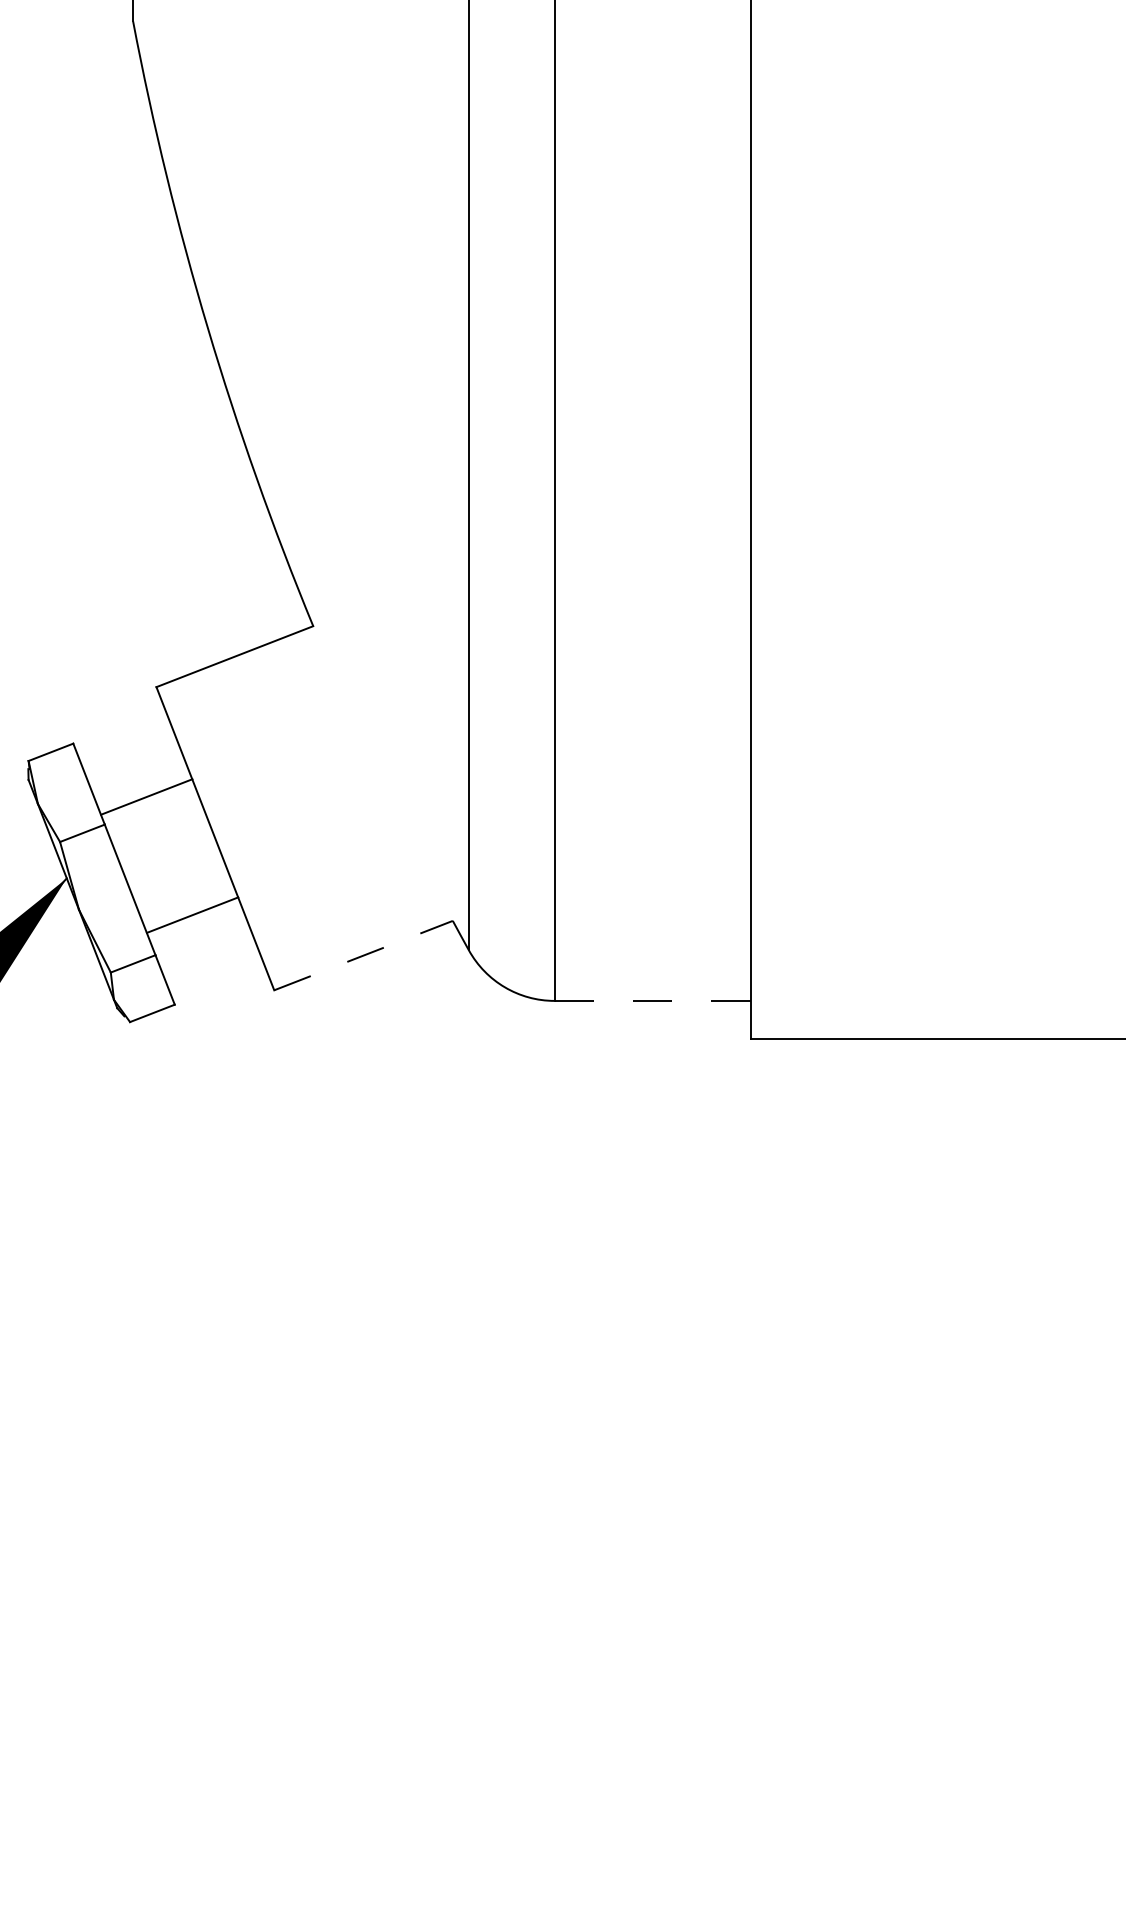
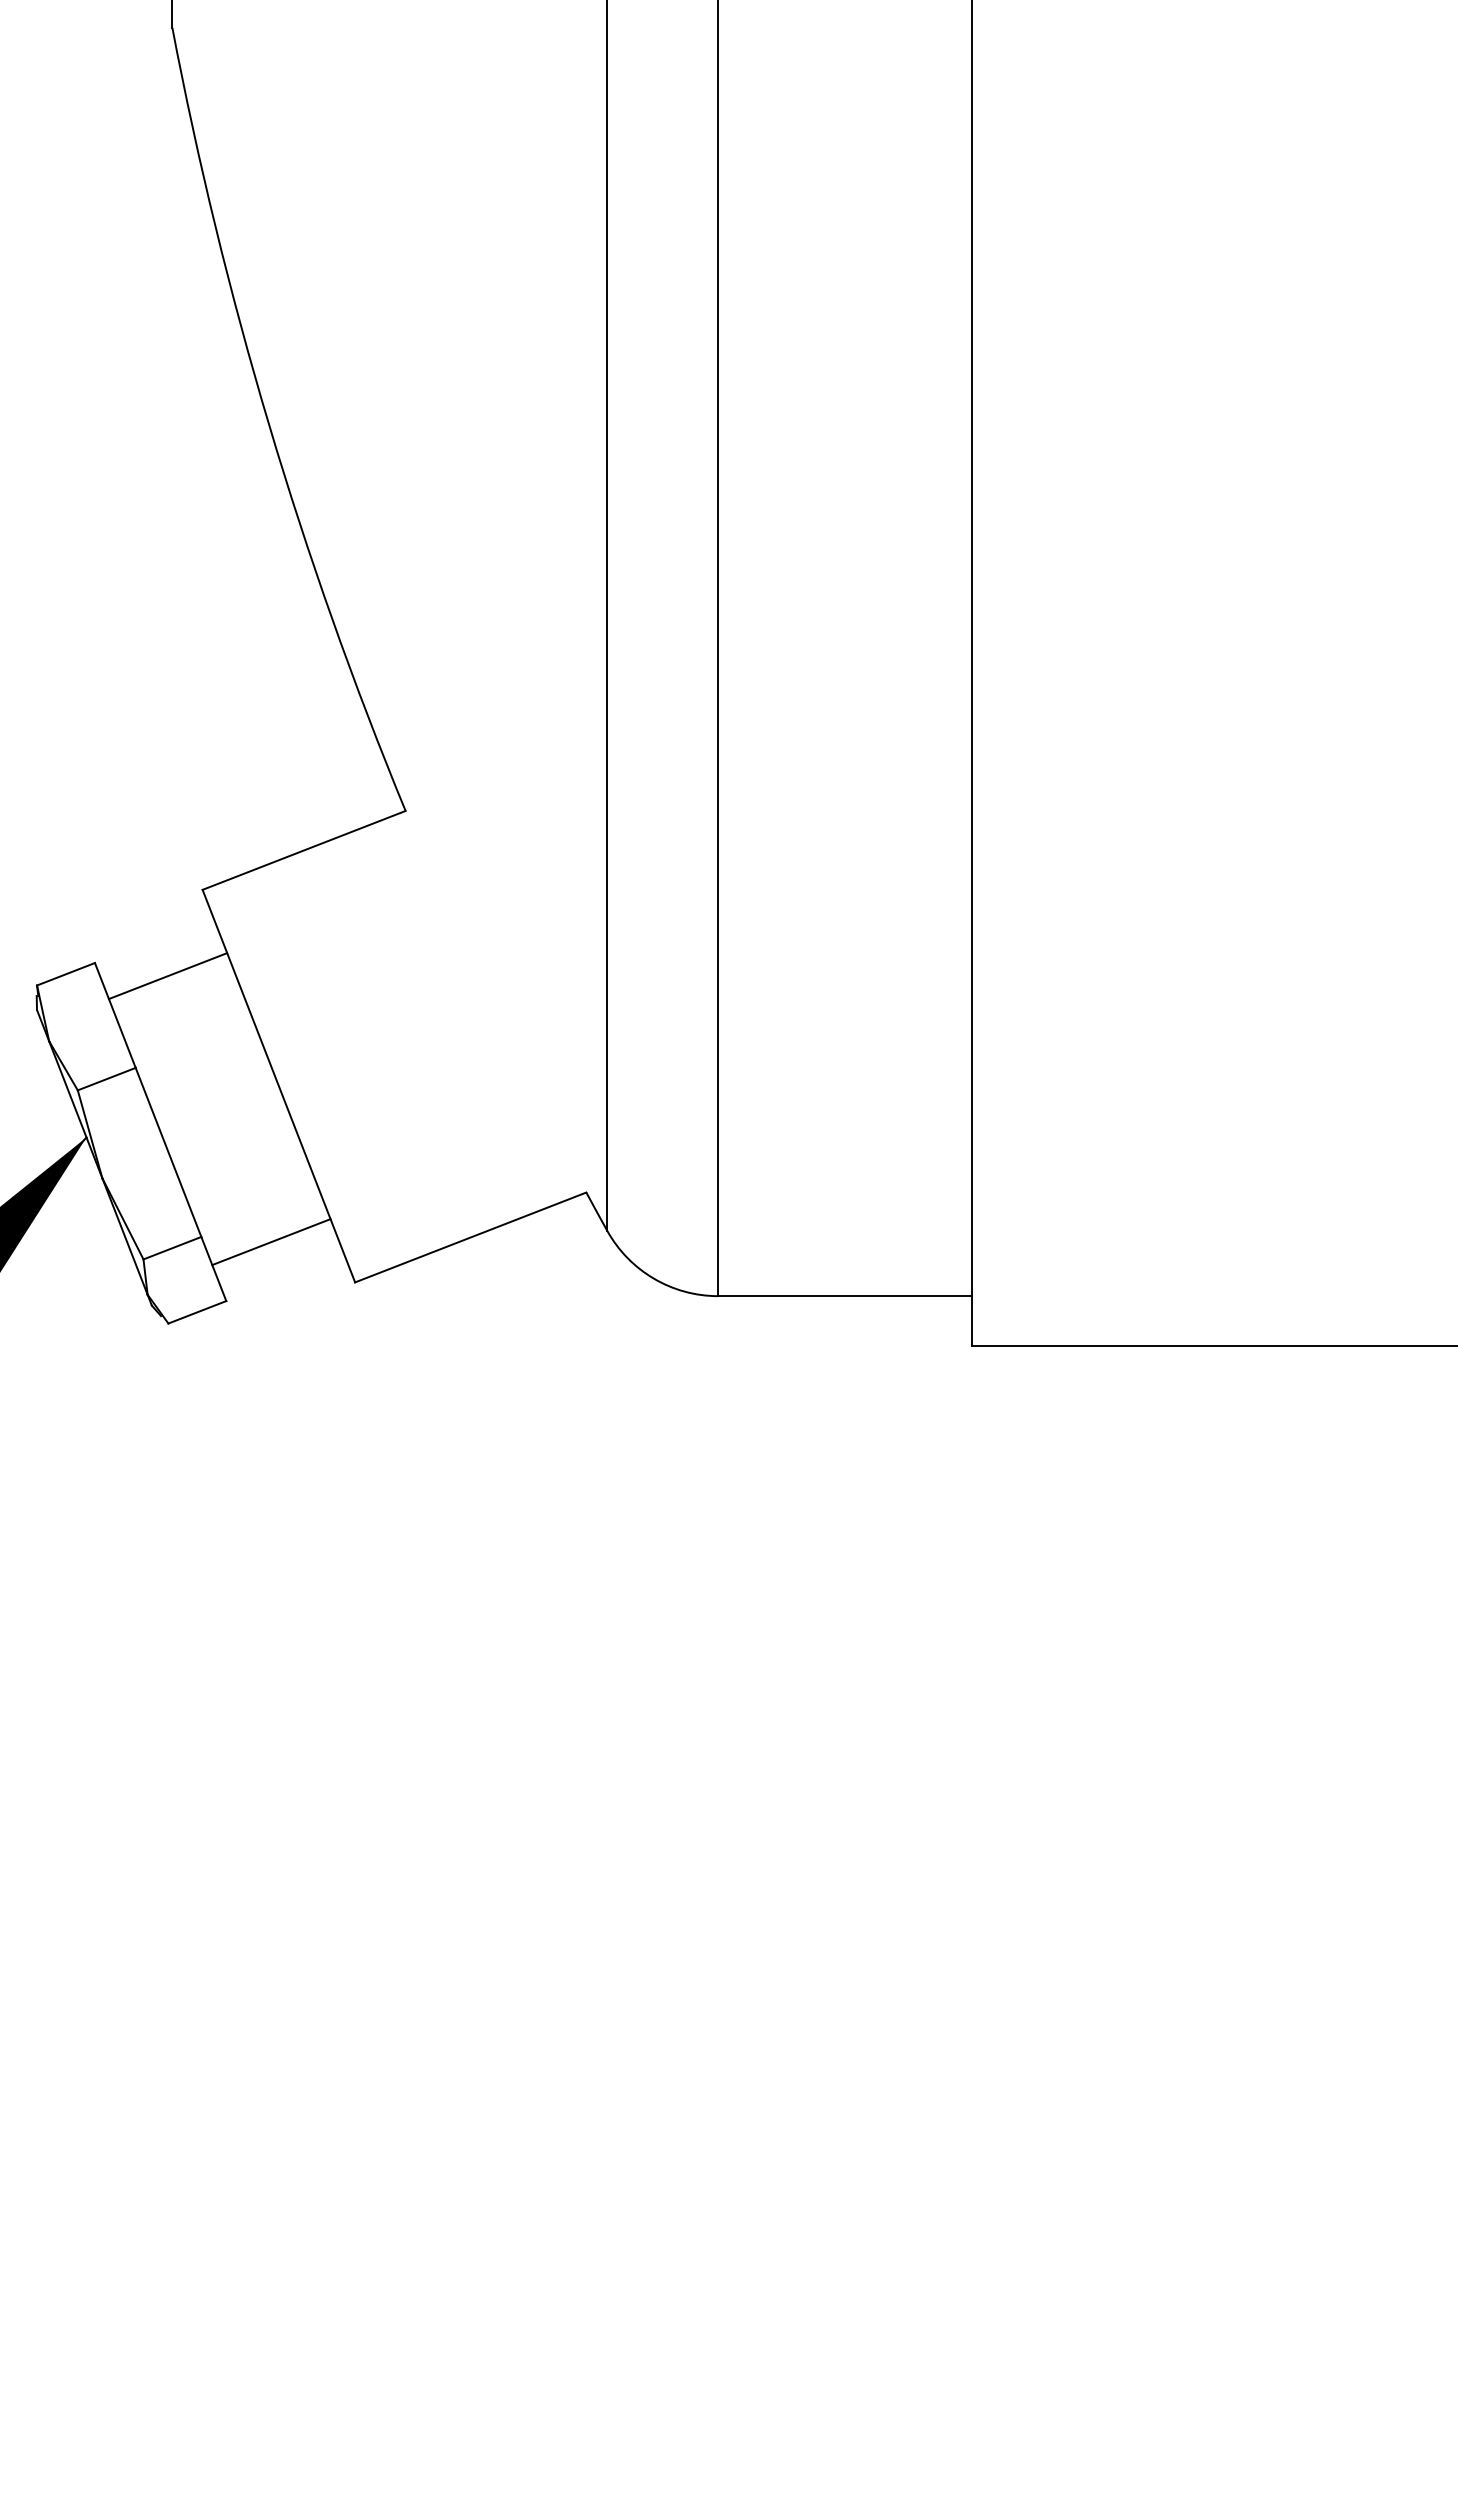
line: (146, 797) -> (167, 976), moved
line: (192, 915) -> (271, 1242), moved
line: (364, 955) -> (471, 1237), dashed -> solid
line: (652, 1001) -> (845, 1296), dashed -> solid

